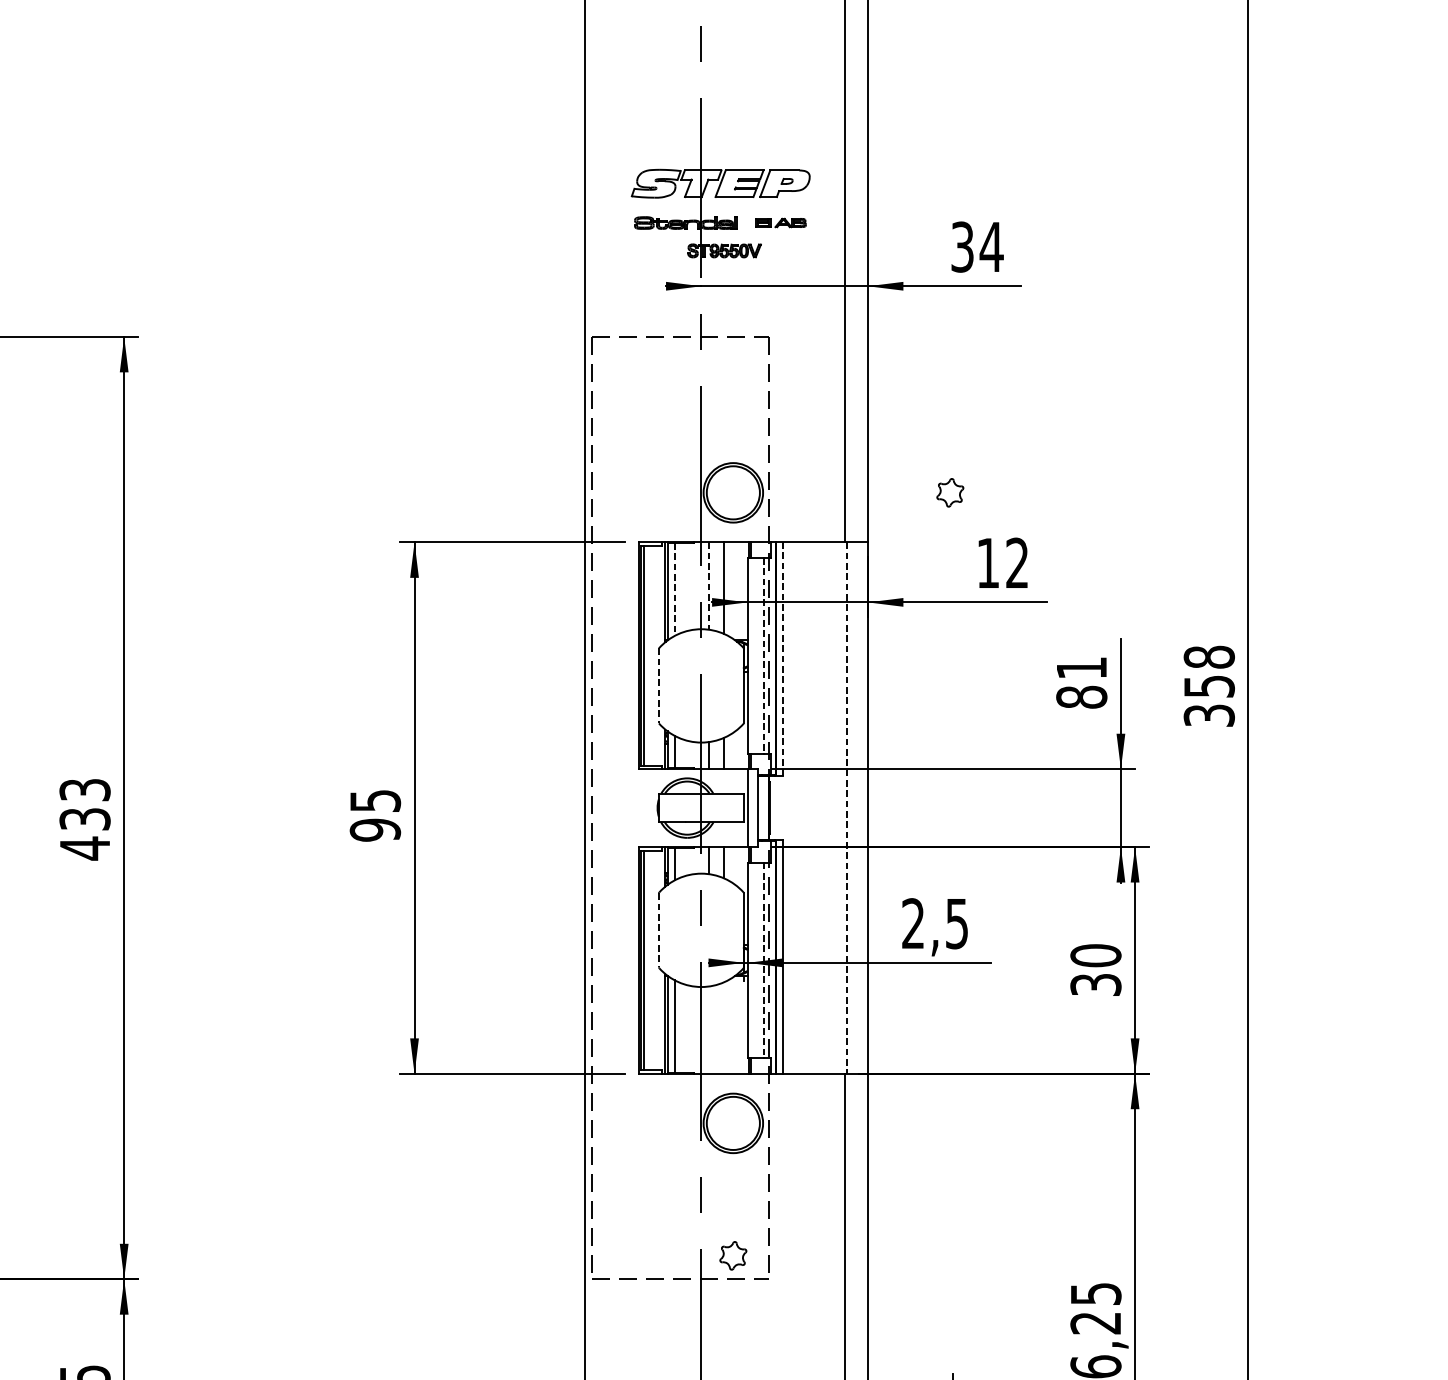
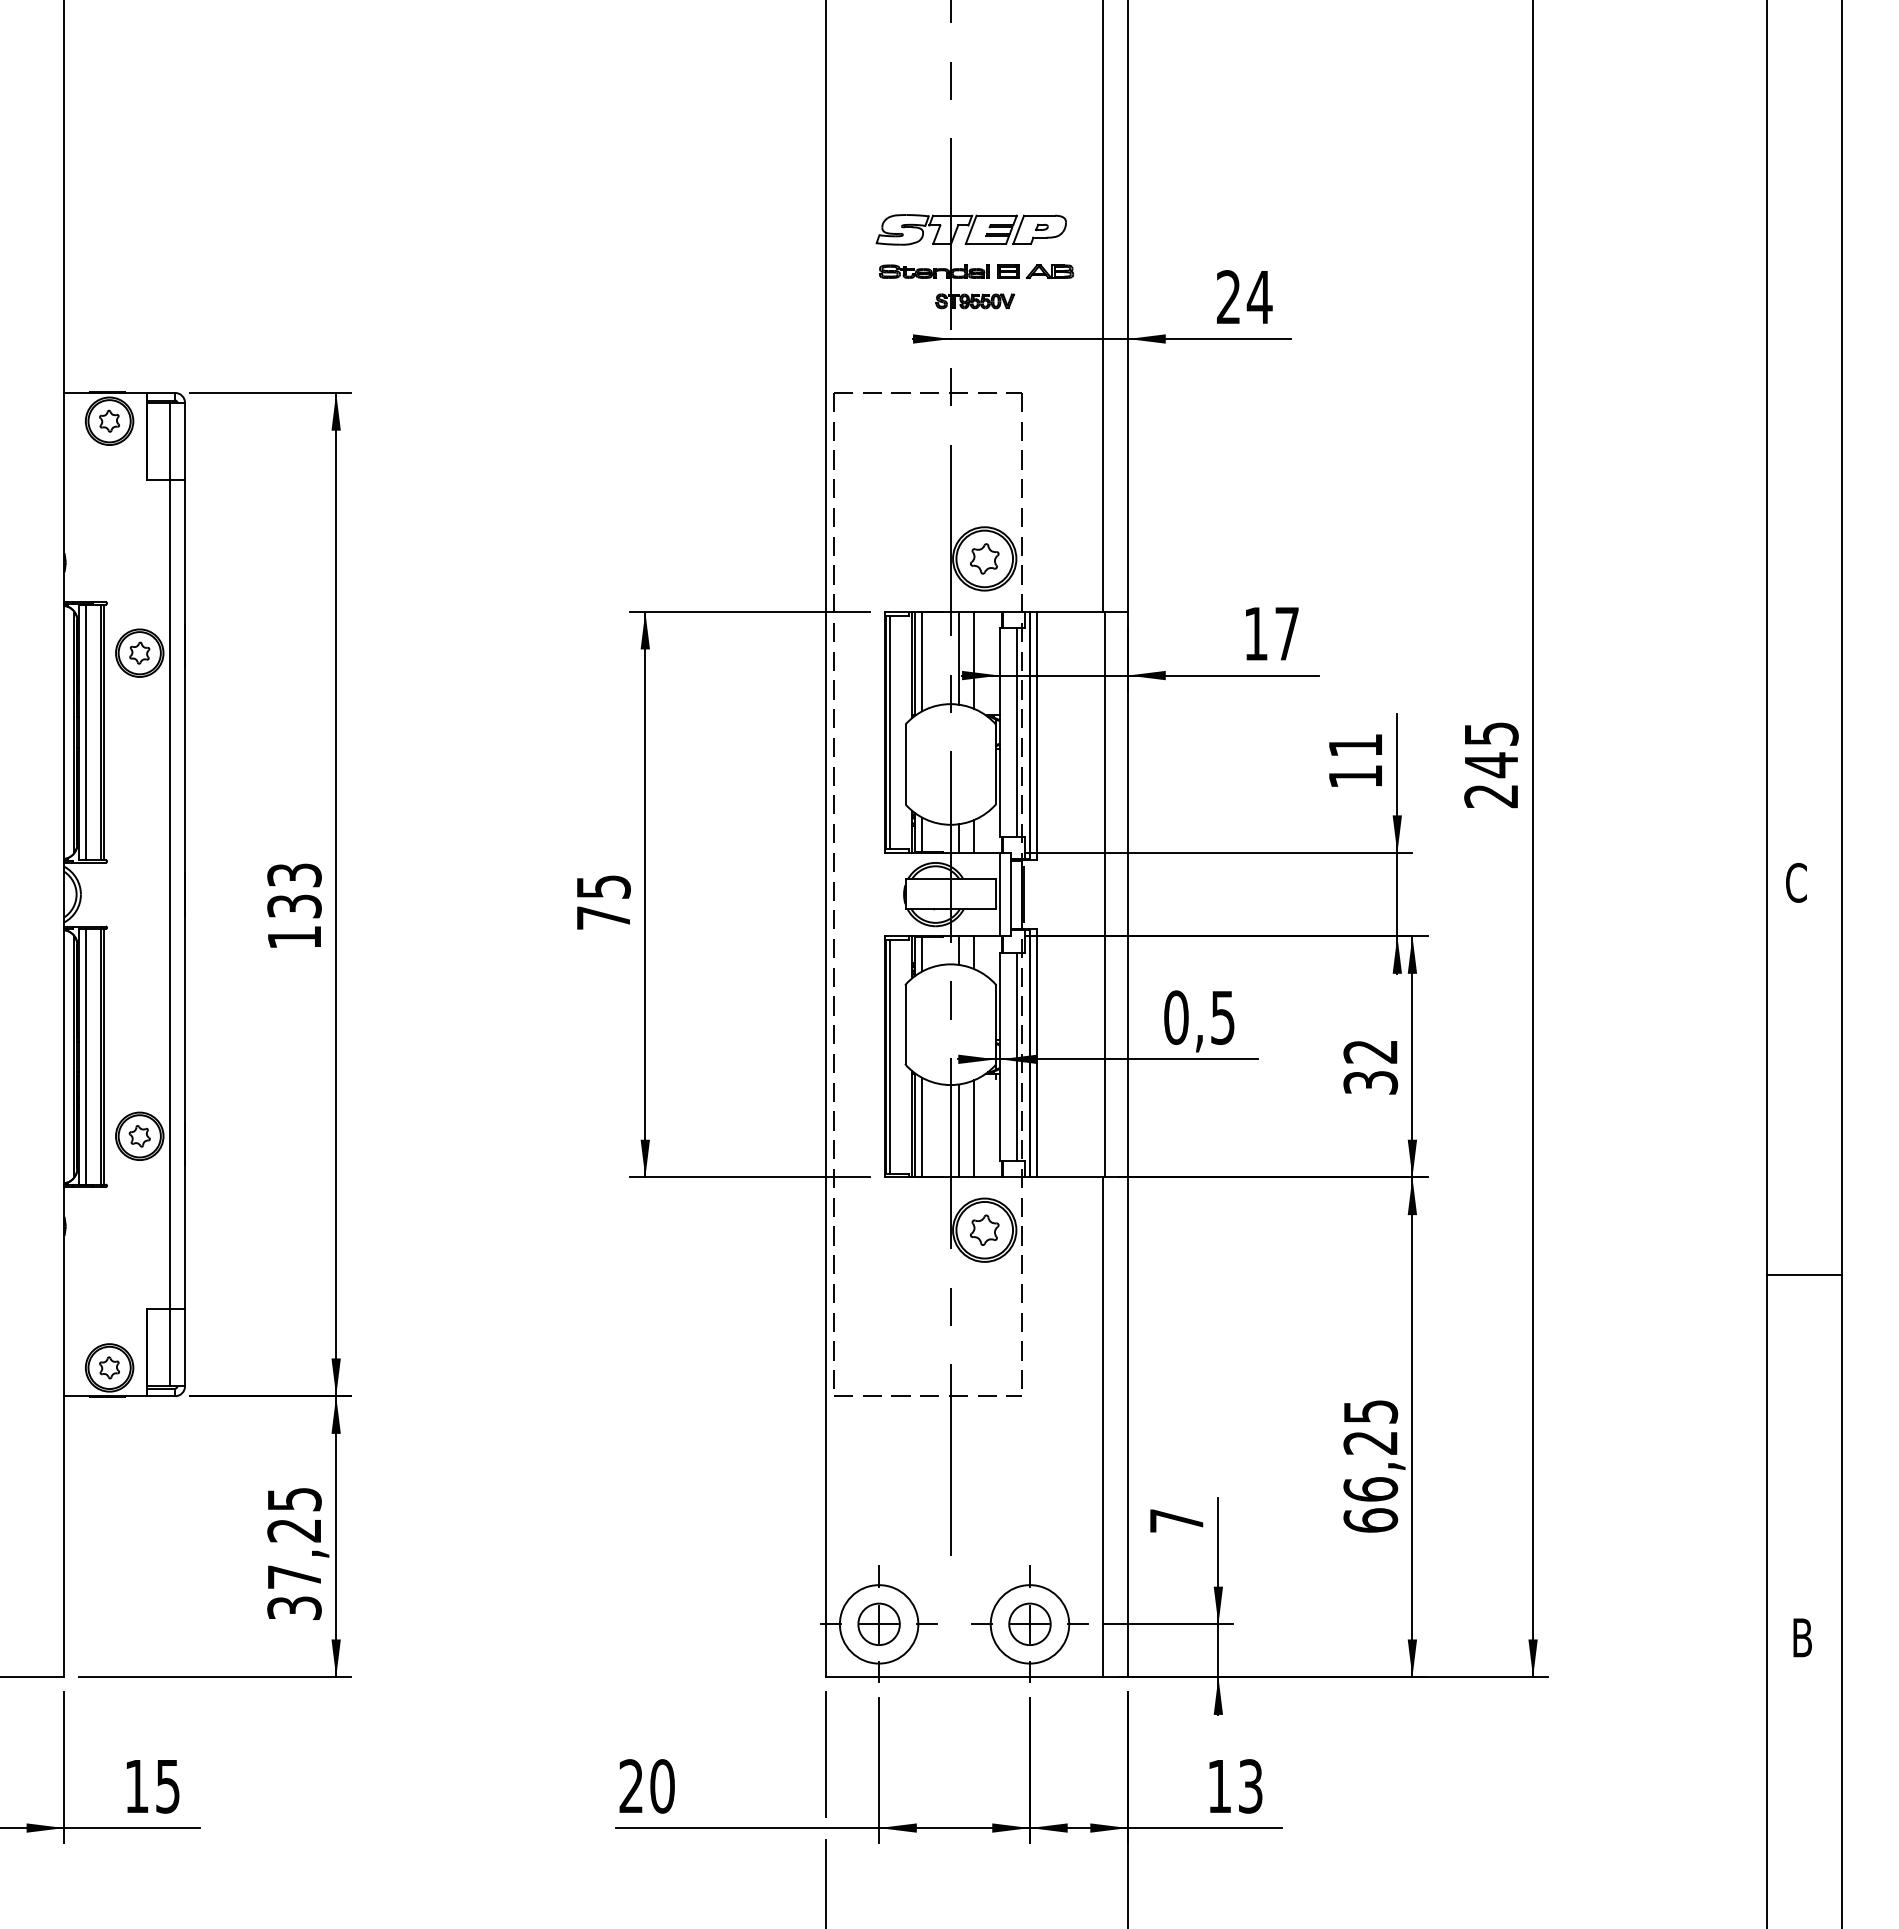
part: (781, 222) -> (1035, 271), size x1.43
text: (962, 247) -> (1228, 297), 34 -> 24
part: (950, 492) -> (984, 558), moved
text: (1016, 562) -> (1286, 633), 12 -> 17
line: (708, 586) -> (958, 658), dashed -> solid
line: (674, 590) -> (922, 662), dashed -> solid
line: (764, 655) -> (1017, 732), dashed -> solid
line: (782, 658) -> (1037, 735), dashed -> solid
line: (658, 685) -> (905, 764), dashed -> solid
text: (1209, 685) -> (1491, 764), 358 -> 245
text: (1081, 697) -> (1355, 776), 81 -> 11
line: (846, 808) -> (1105, 894), dashed -> solid
text: (375, 830) -> (603, 918), 95 -> 75
text: (85, 848) -> (294, 937), 433 -> 133
text: (913, 923) -> (1176, 1017), 2,5 -> 0,5
line: (658, 931) -> (905, 1025), dashed -> solid
text: (1095, 955) -> (1370, 1051), 30 -> 32
line: (764, 961) -> (1017, 1057), dashed -> solid
line: (723, 1027) -> (974, 1128), added
line: (708, 1029) -> (958, 1130), added
part: (733, 1255) -> (984, 1229), moved

